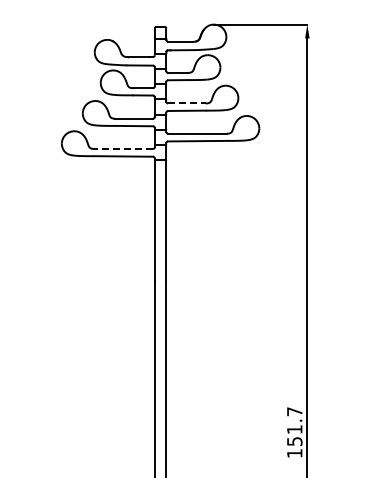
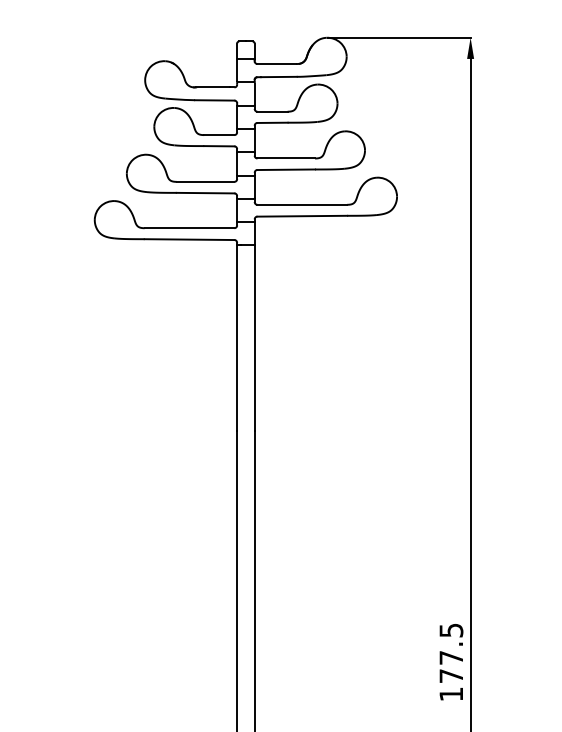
line: (186, 103) -> (285, 158), dashed -> solid
line: (123, 149) -> (189, 228), dashed -> solid
text: (294, 426) -> (450, 653), 151.7 -> 177.5

